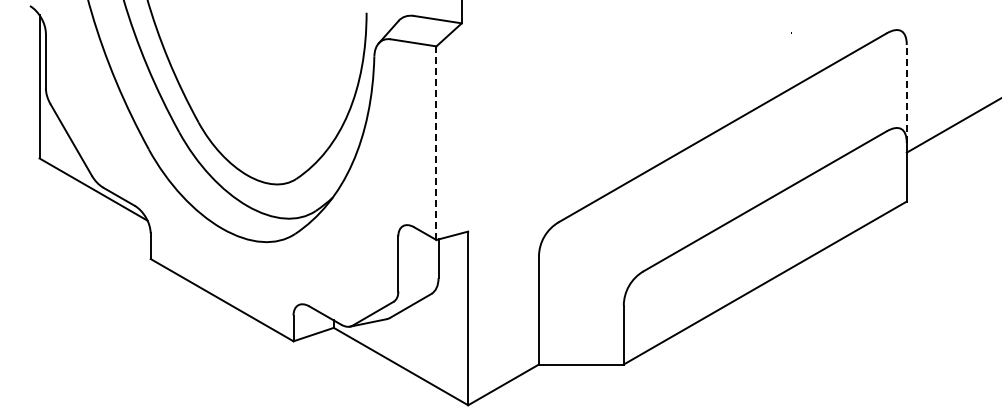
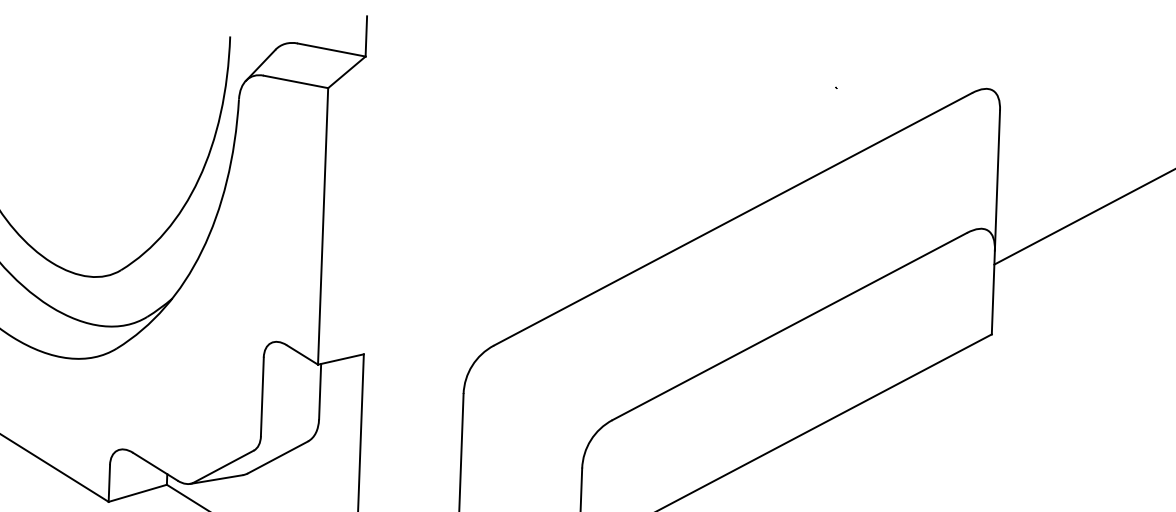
line: (906, 93) -> (997, 180), dashed -> solid
line: (436, 143) -> (323, 226), dashed -> solid

